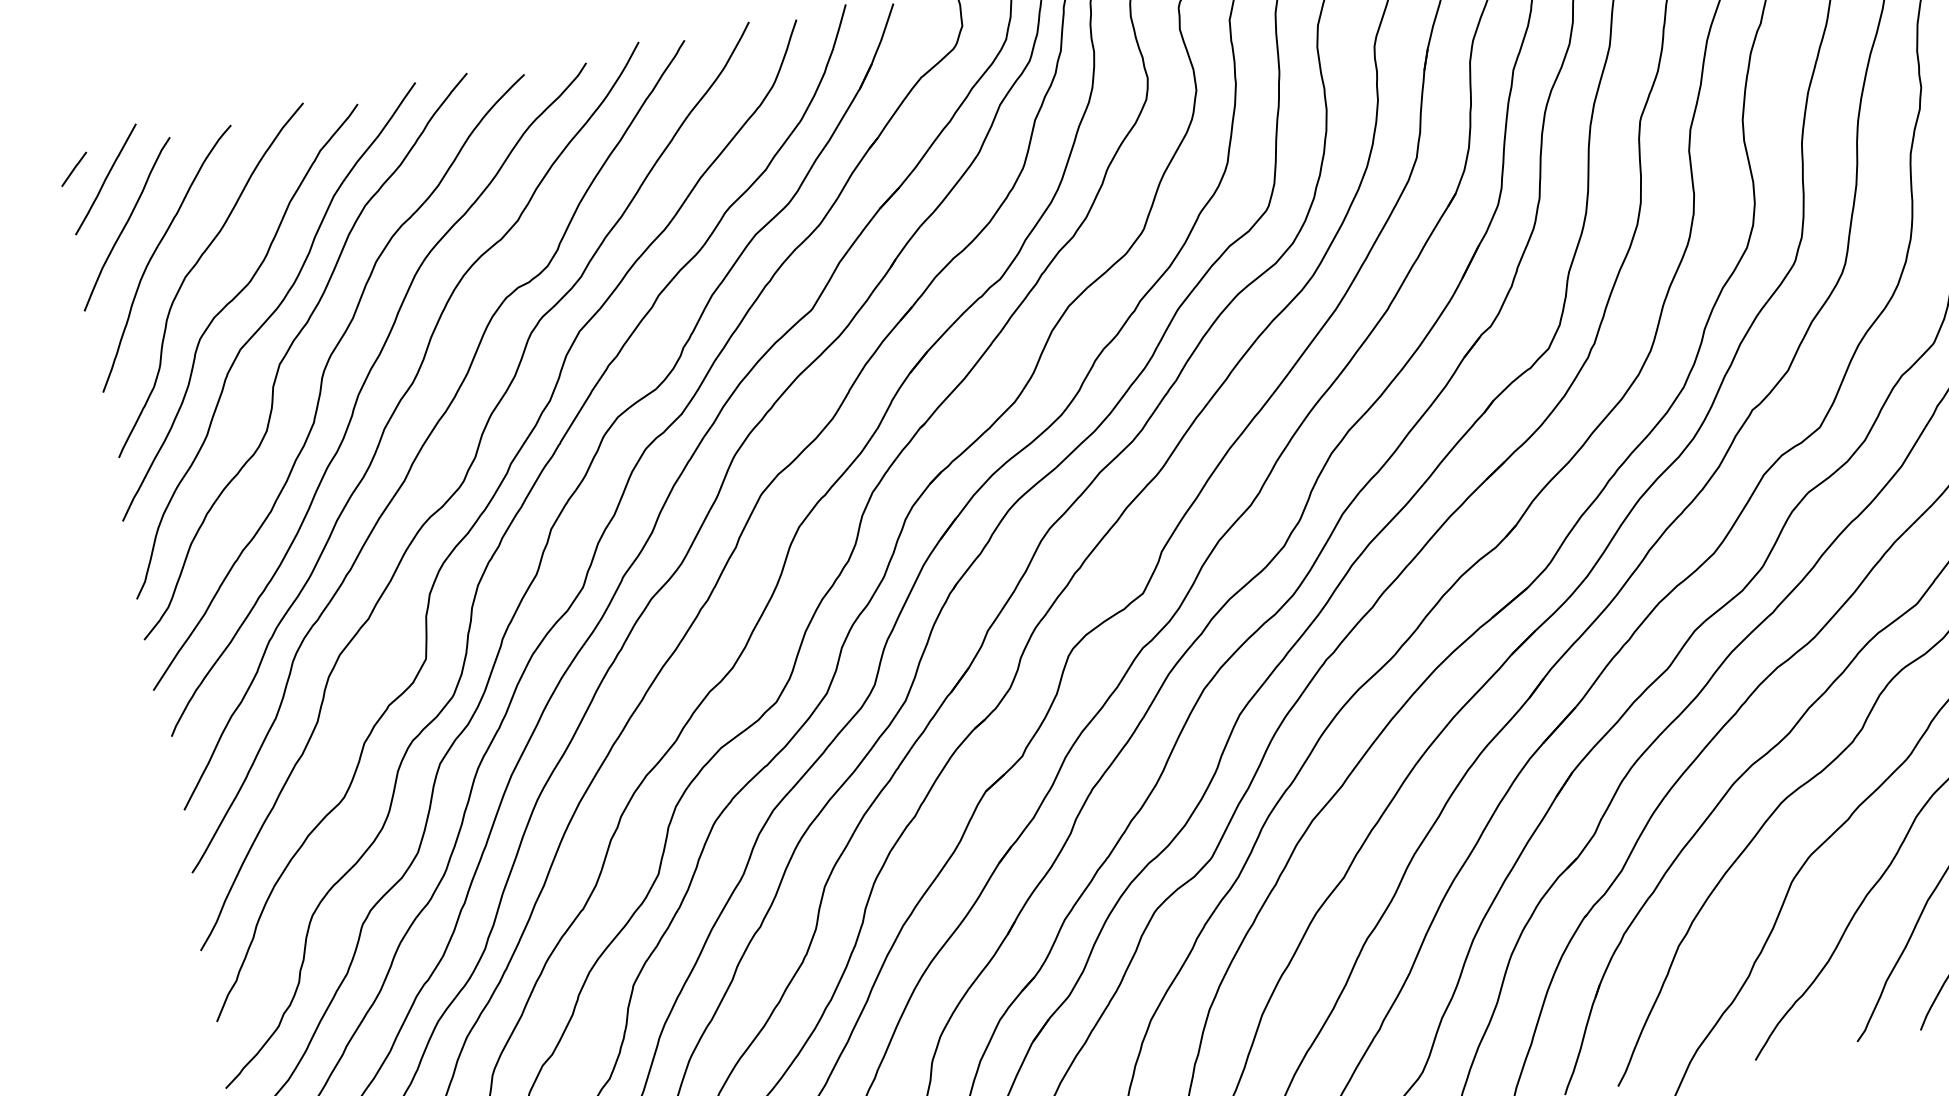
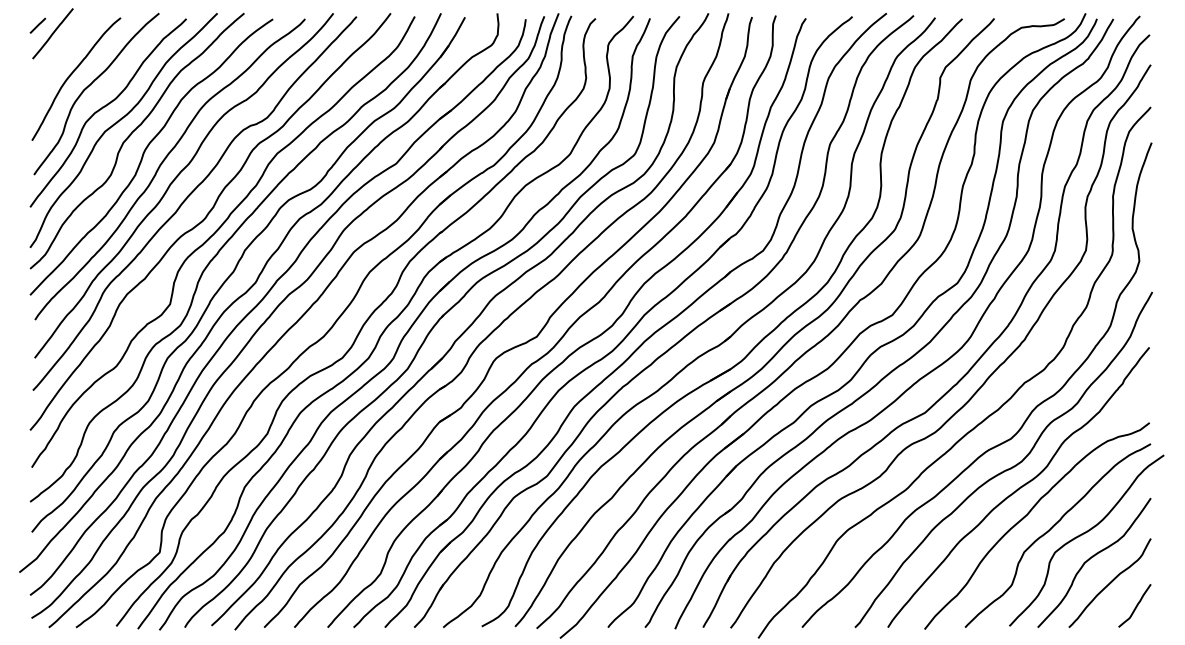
curve: (127, 224) -> (59, 58), removed

